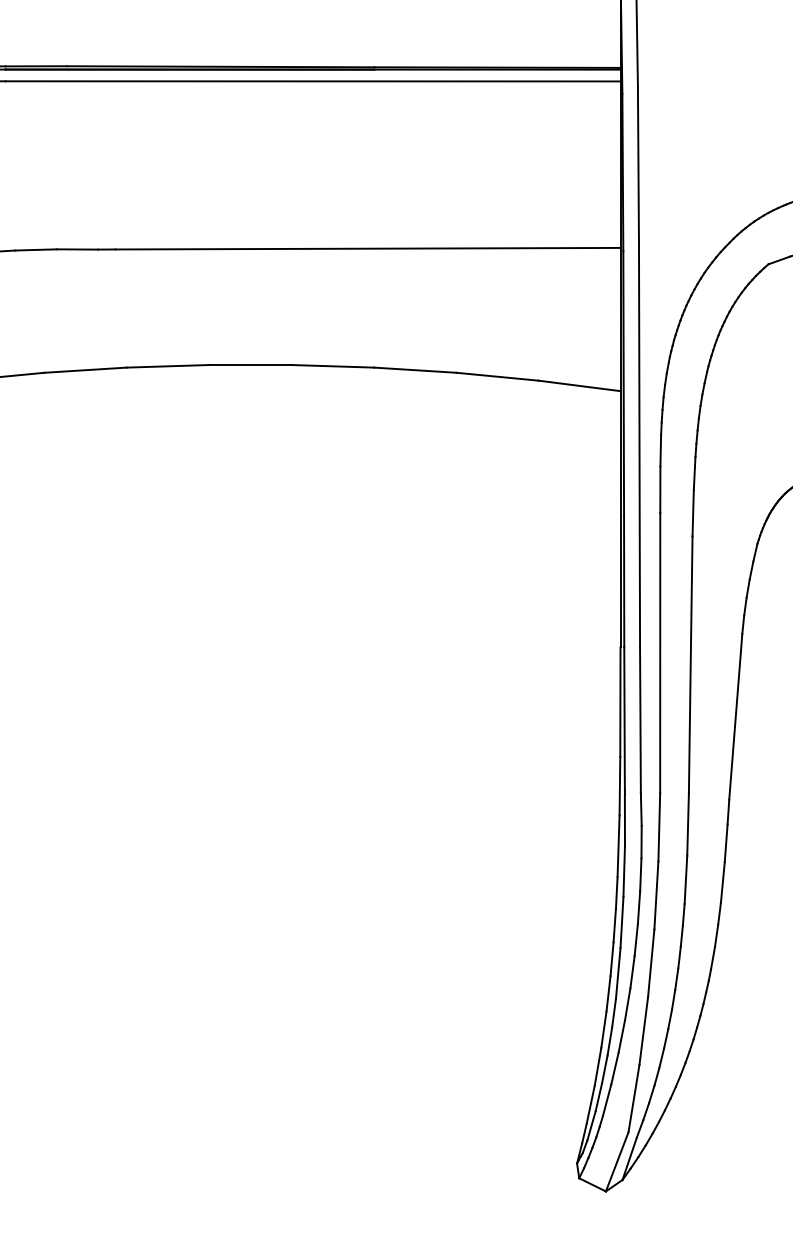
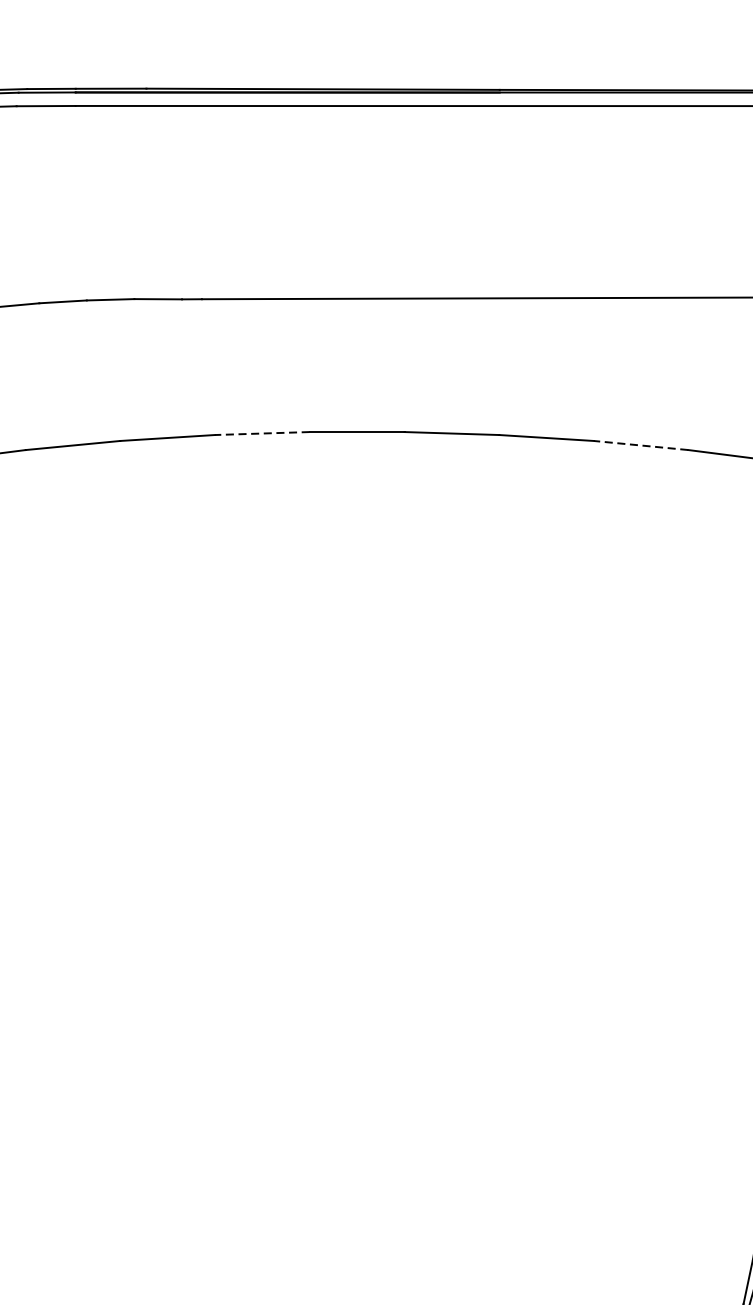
line: (167, 366) -> (261, 433), solid -> dashed
line: (497, 376) -> (641, 445), solid -> dashed

